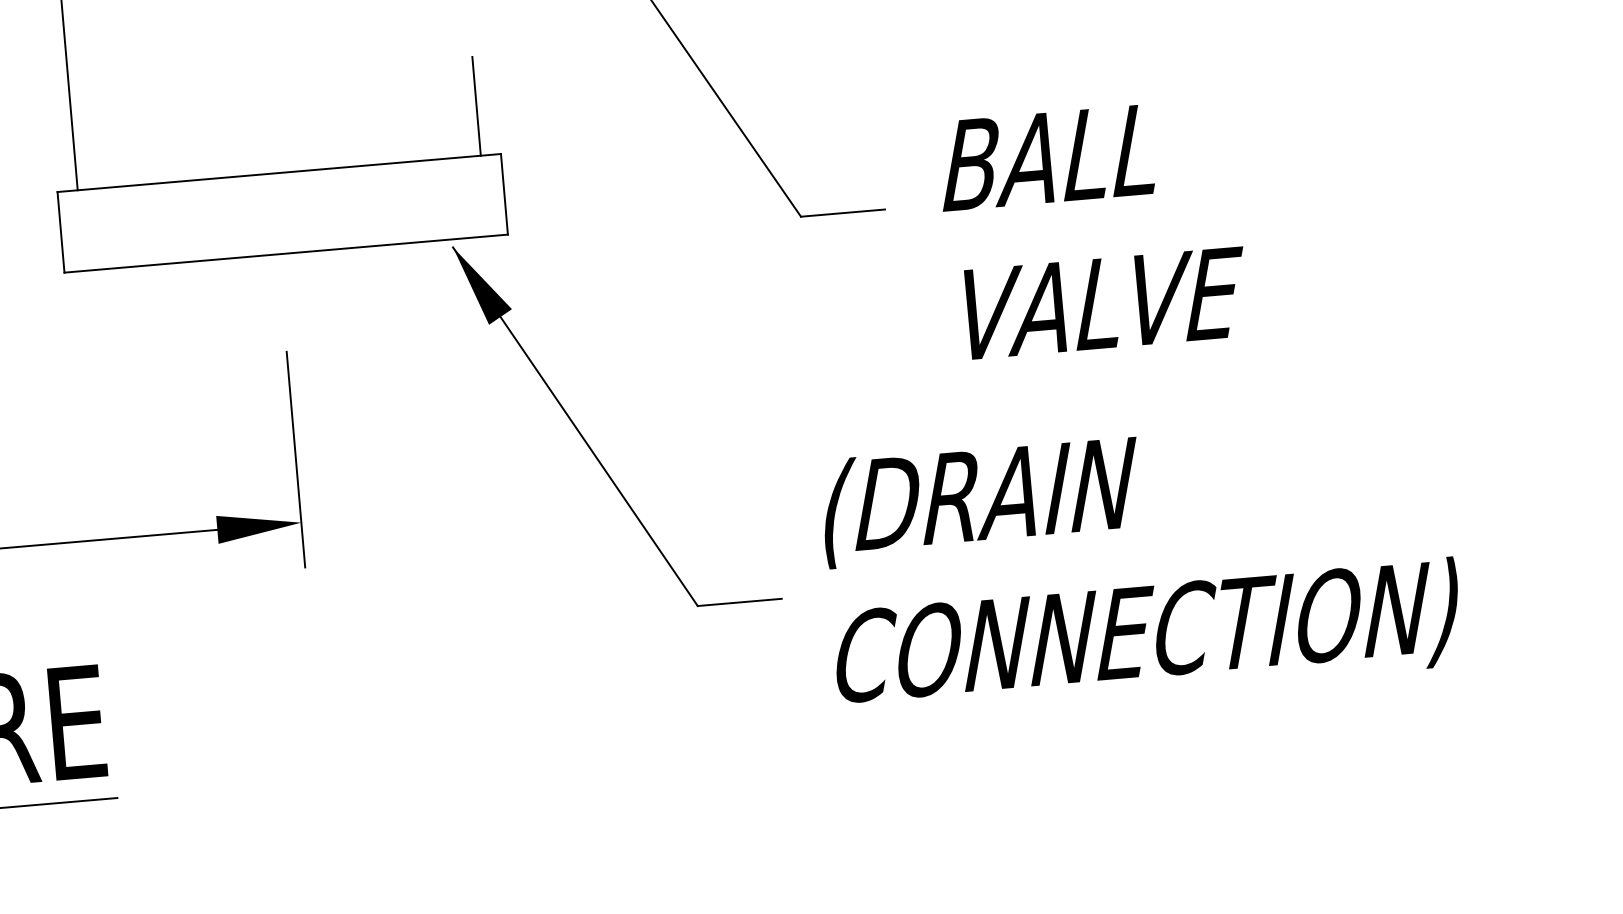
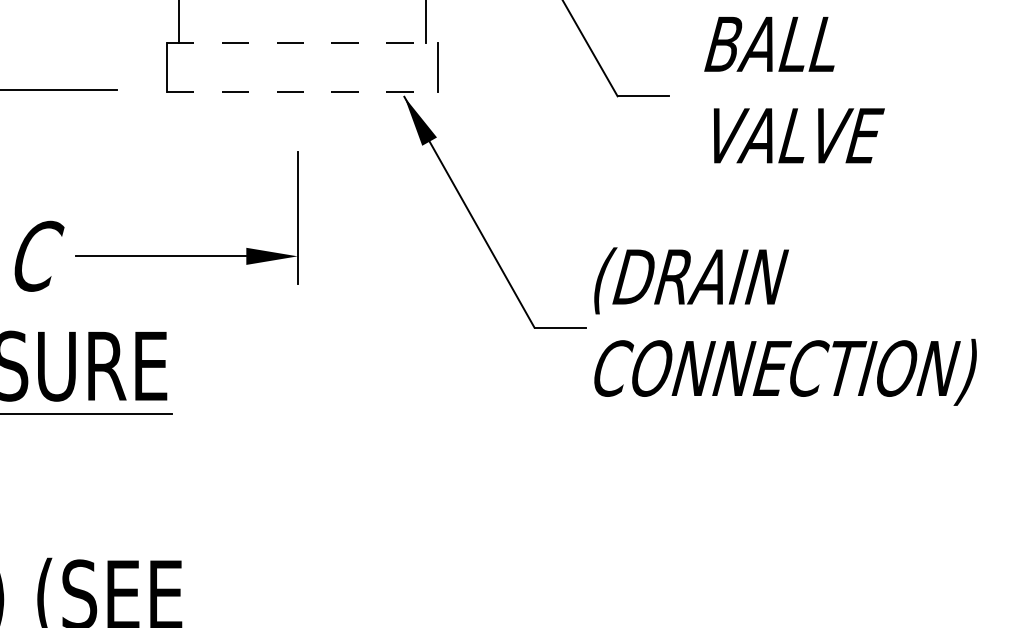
line: (279, 172) -> (302, 42), solid -> dashed
text: (1092, 229) -> (794, 90), moved
line: (285, 252) -> (302, 91), solid -> dashed
text: (1141, 562) -> (785, 326), moved

